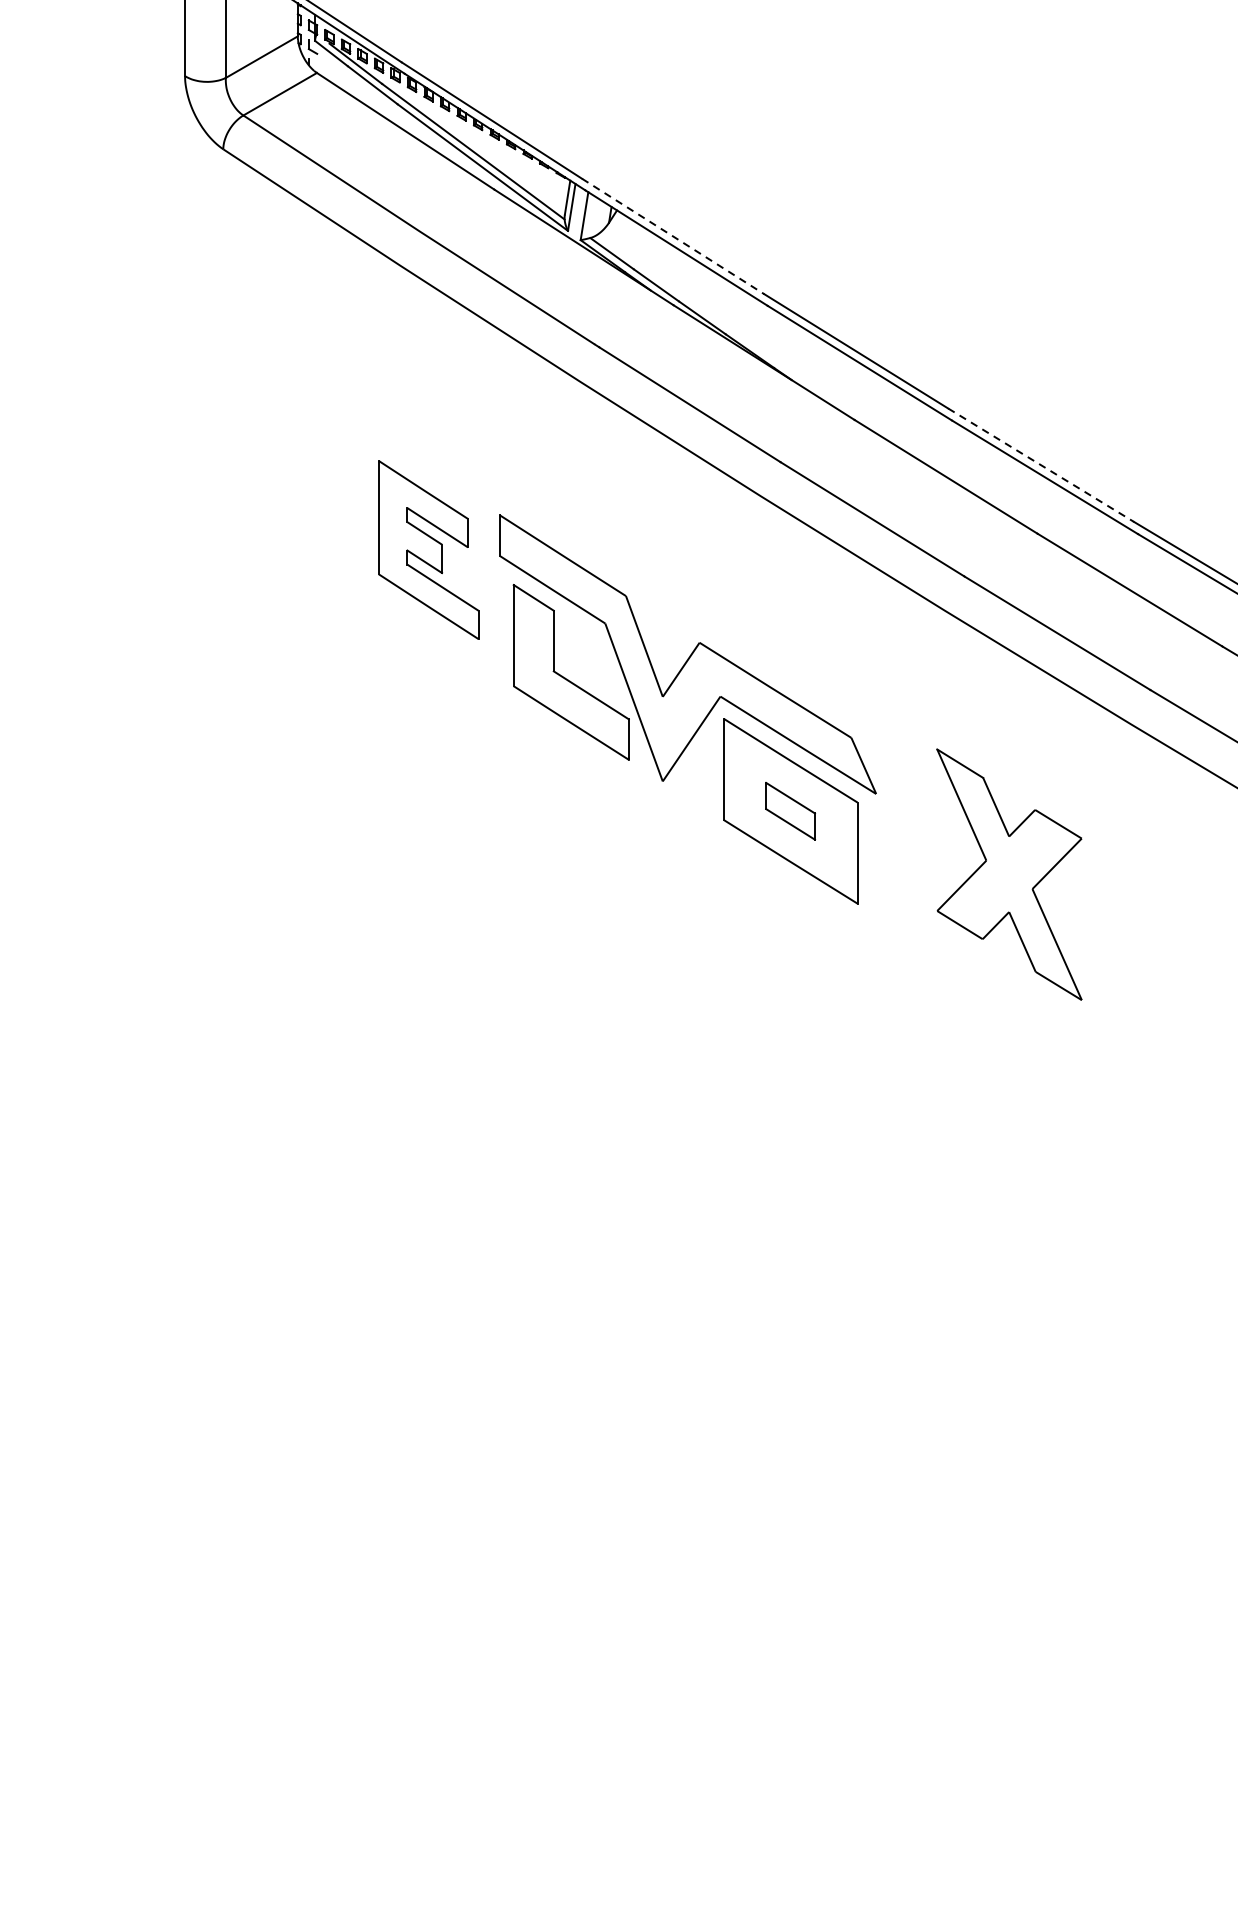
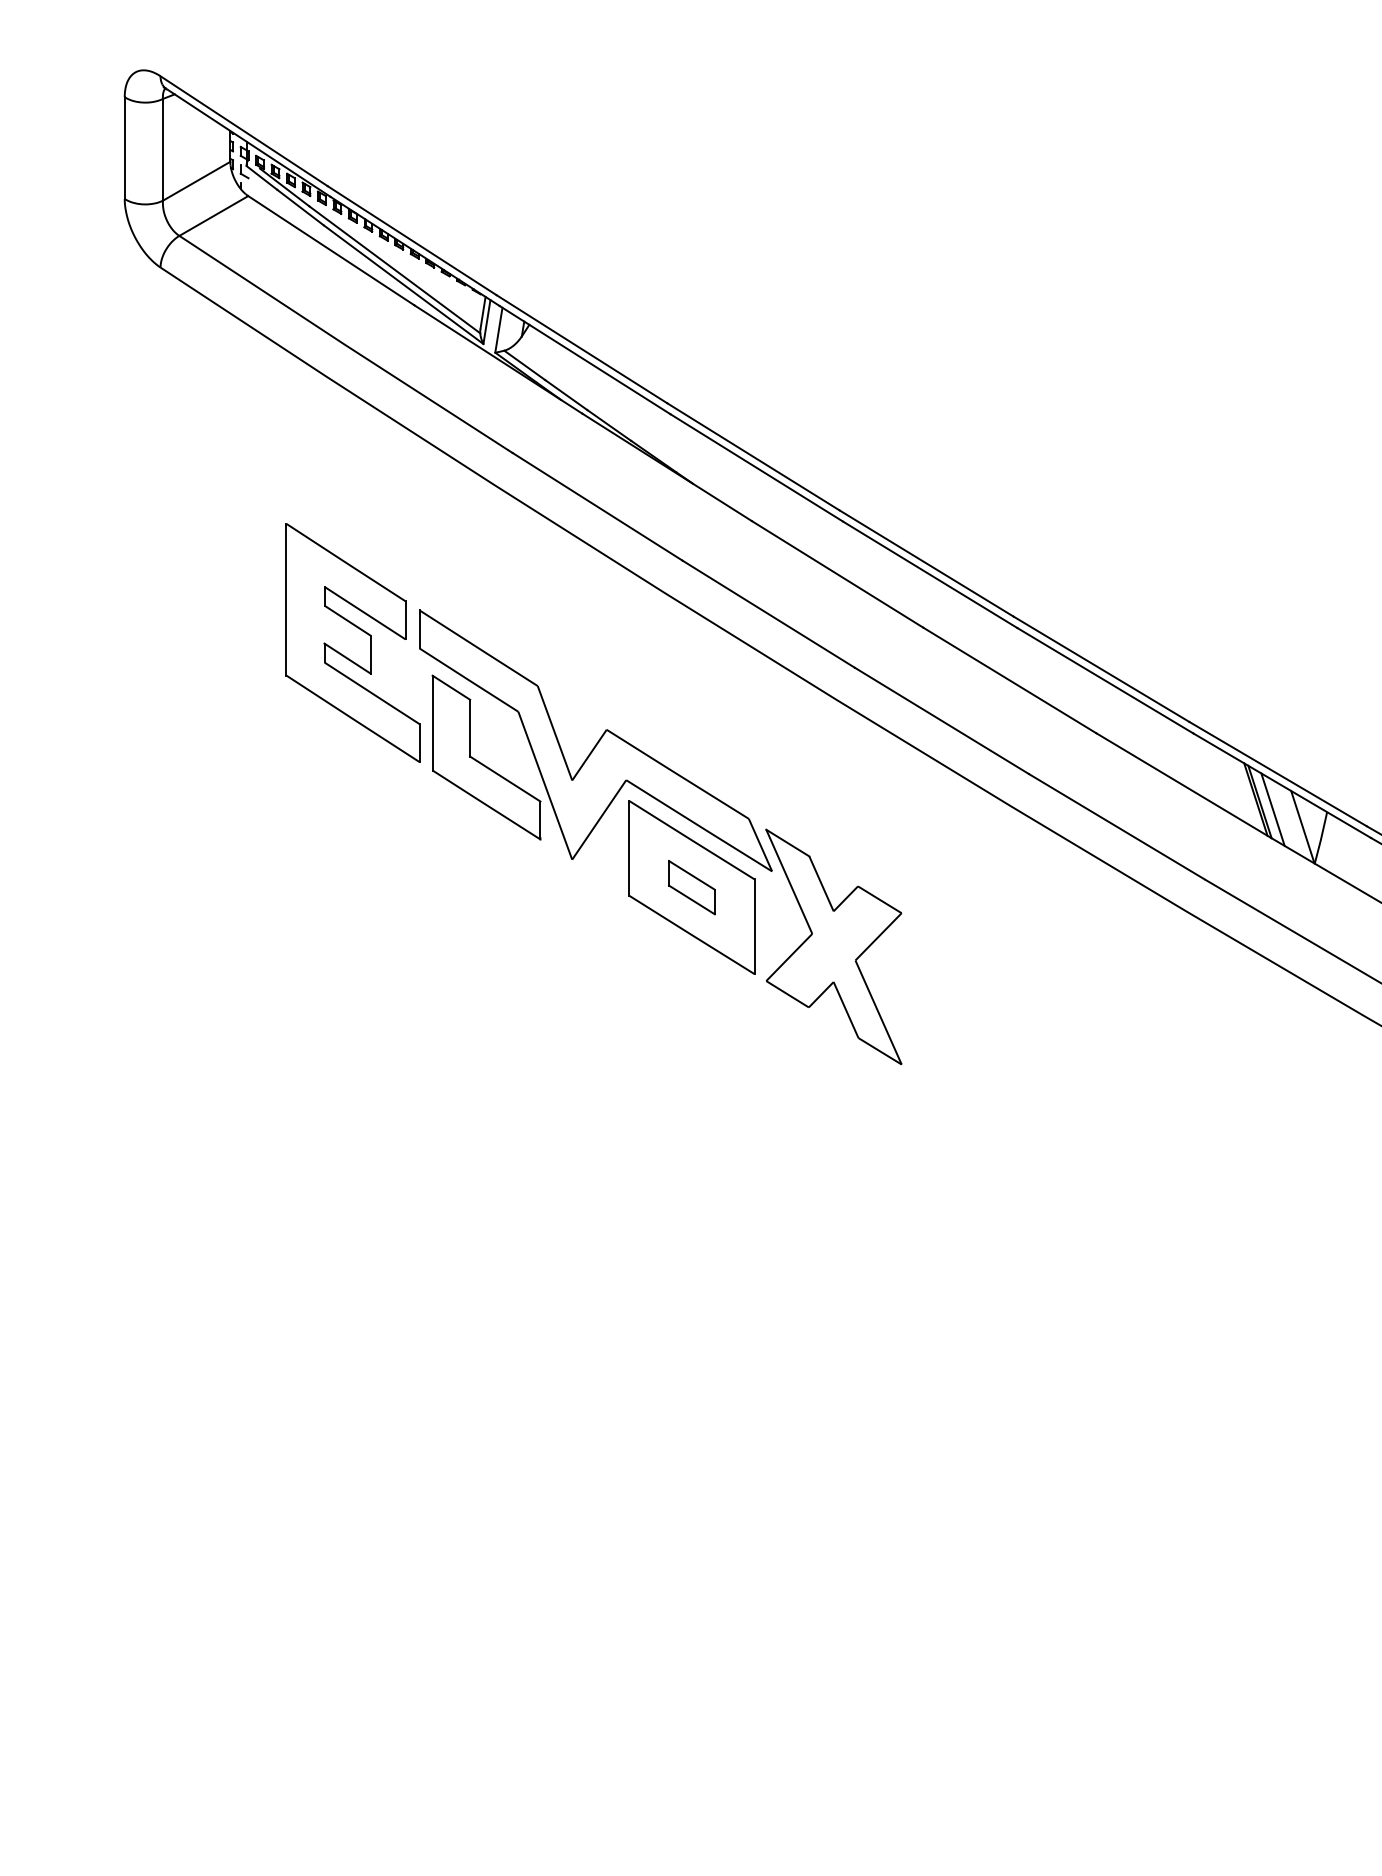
line: (672, 236) -> (581, 349), dashed -> solid
line: (1041, 465) -> (926, 563), dashed -> solid
part: (428, 549) -> (352, 642), size x1.43
part: (1008, 874) -> (833, 946), moved

